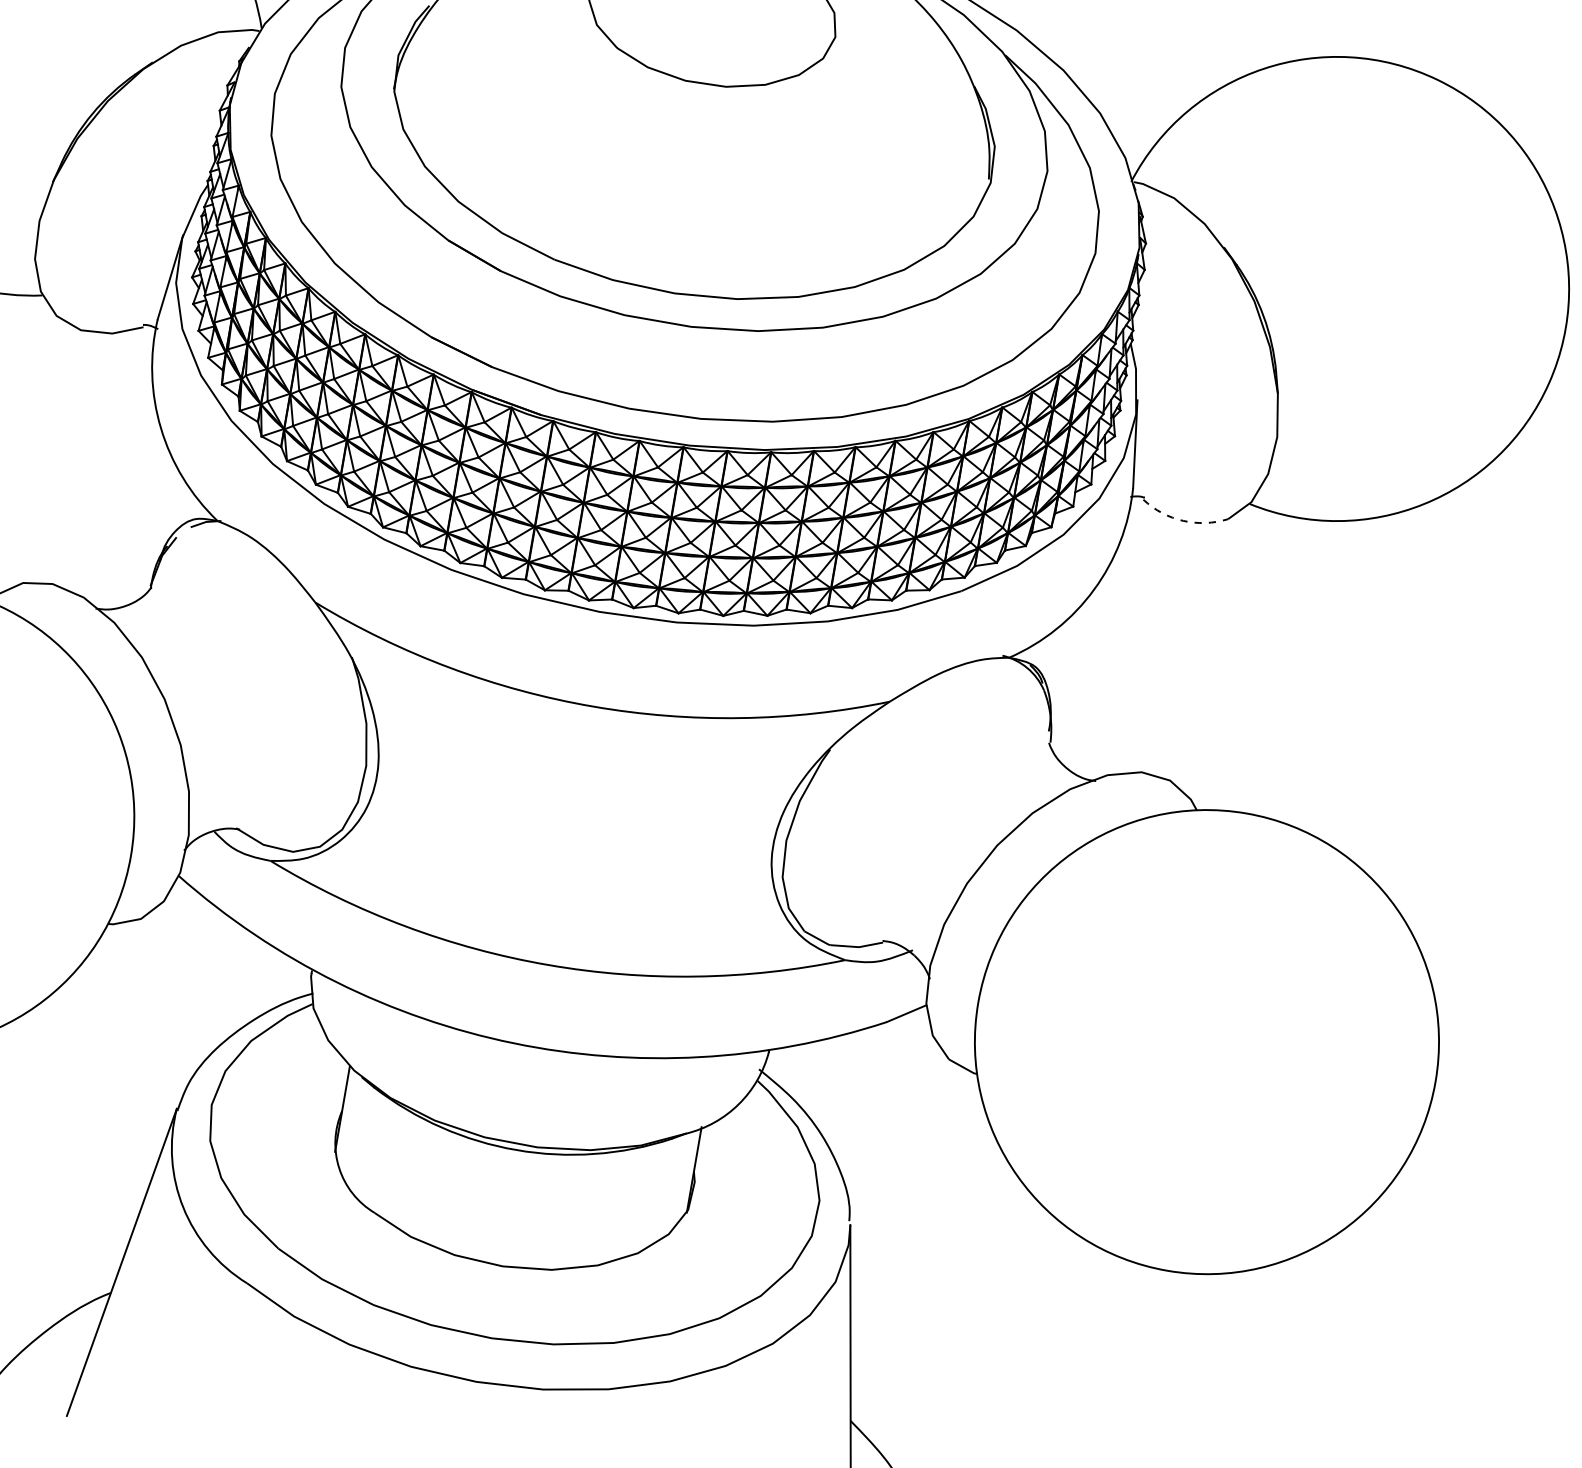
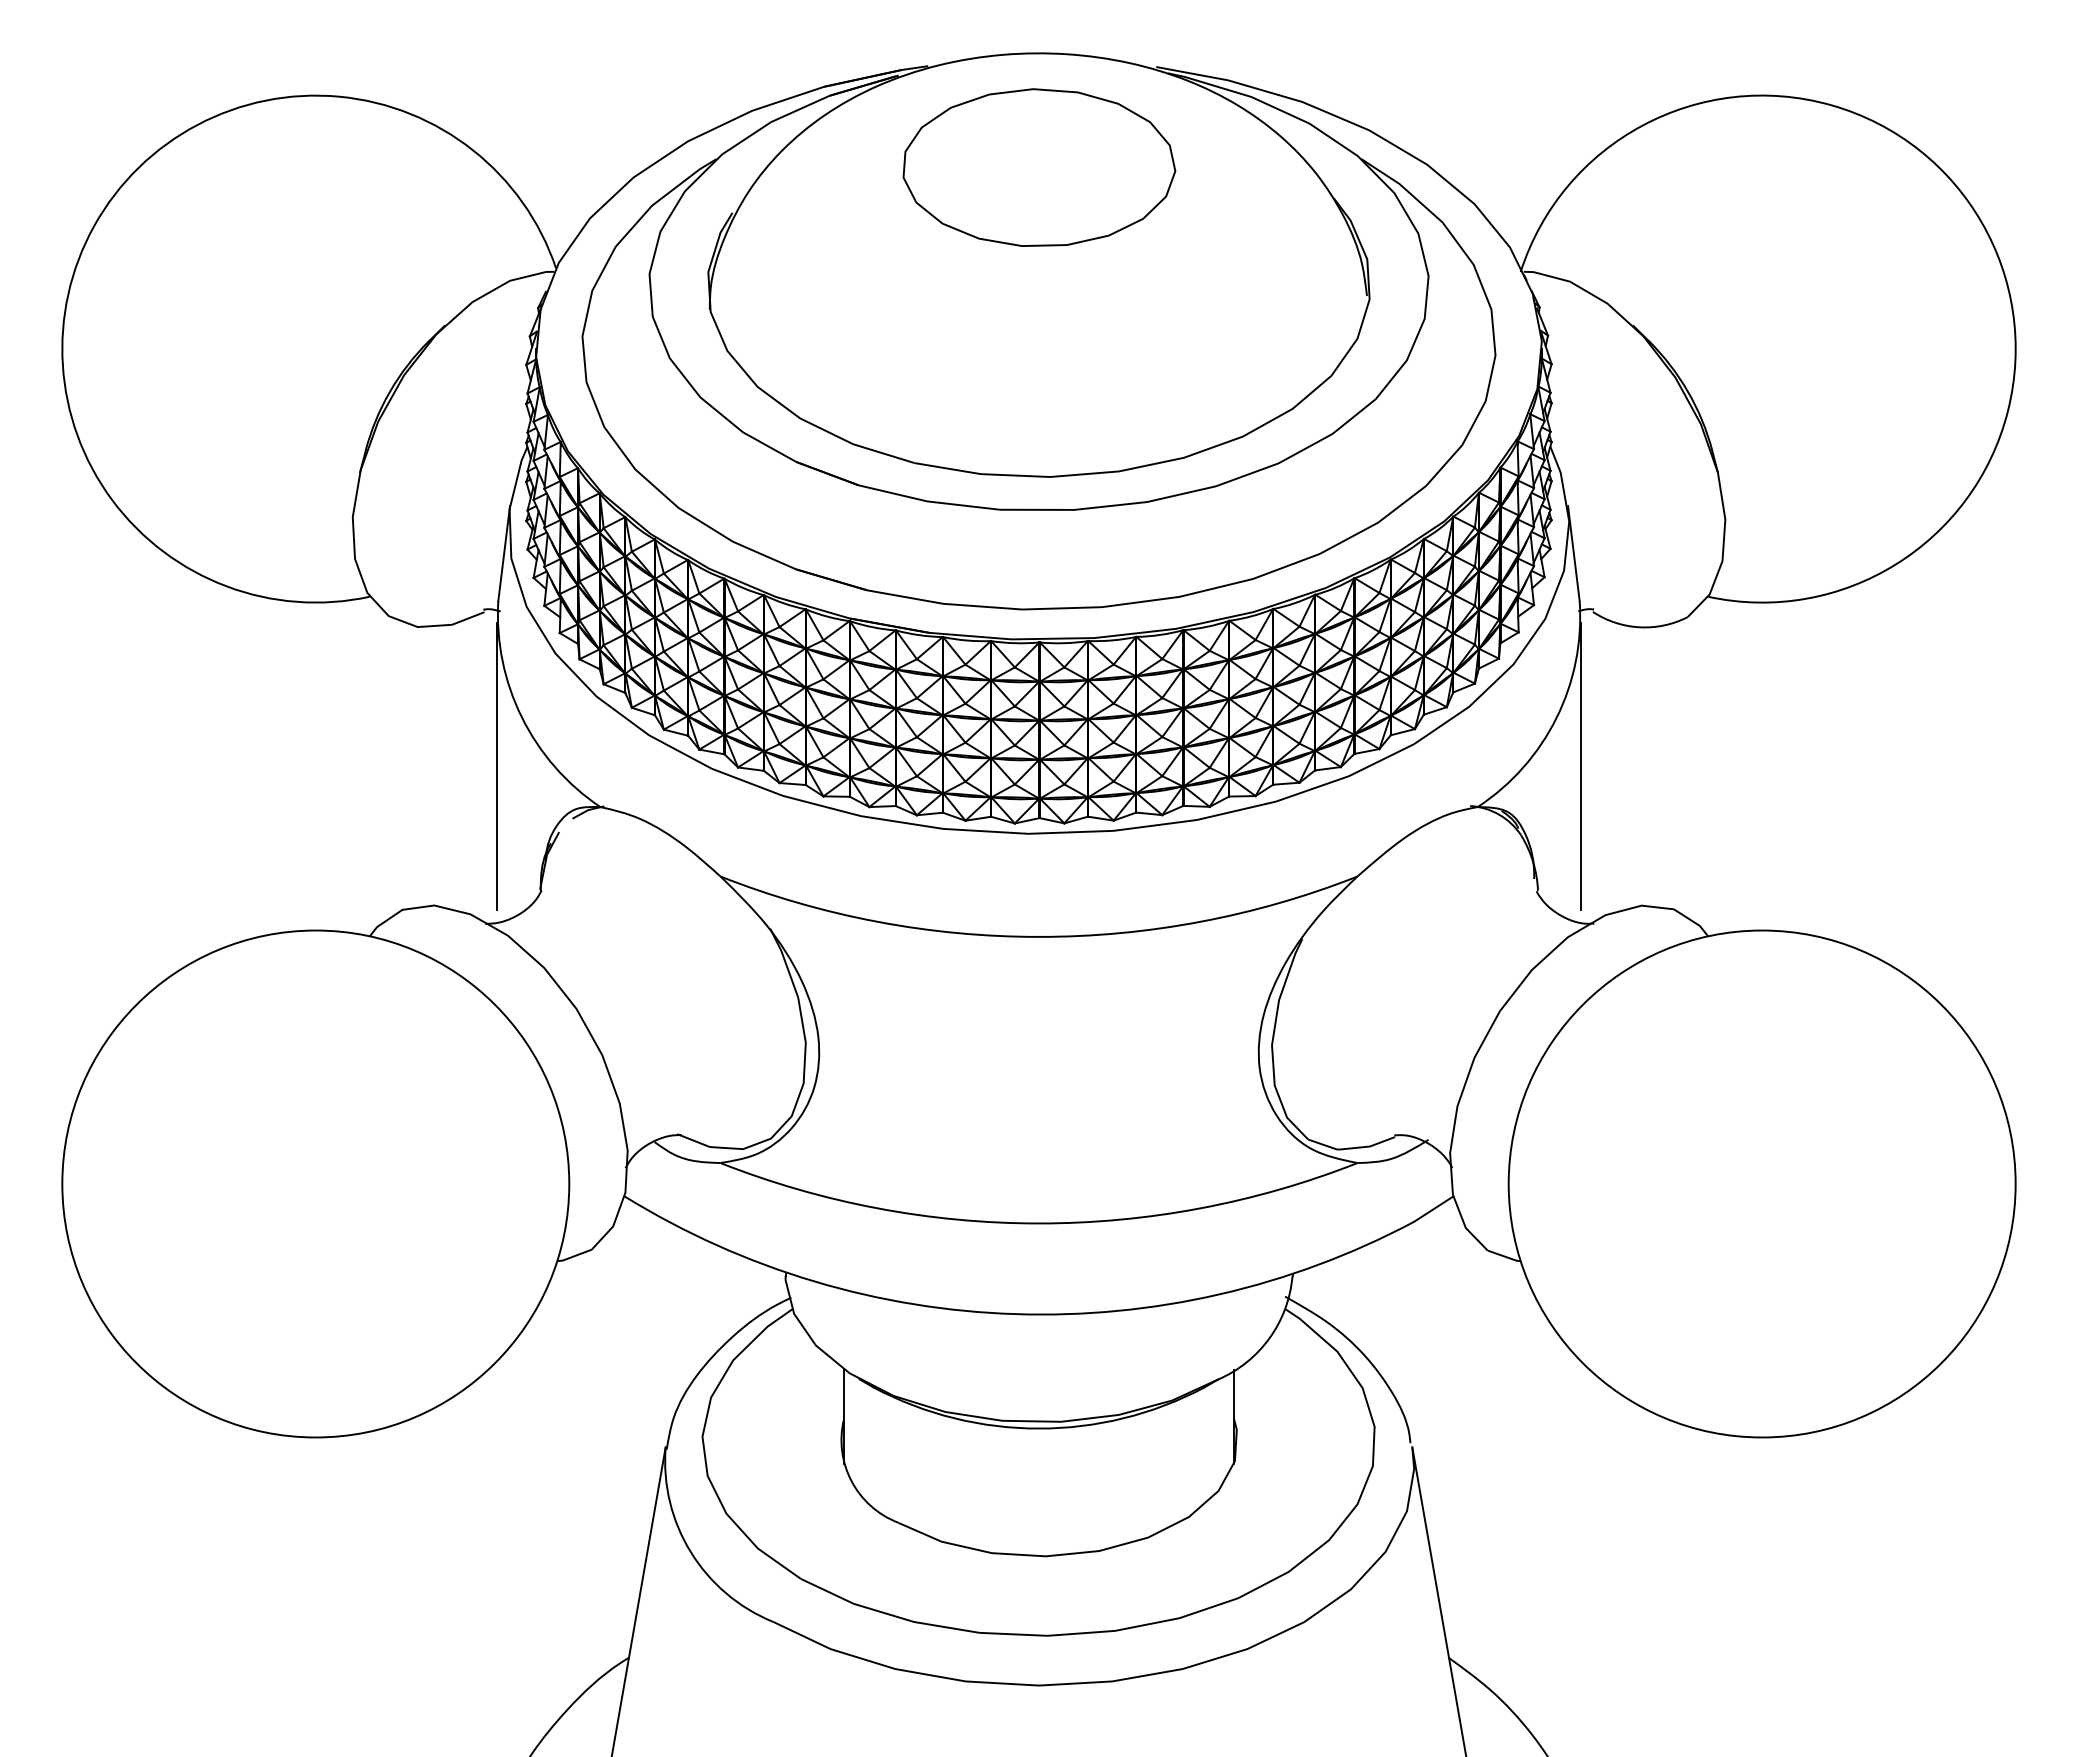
line: (130, 468) -> (496, 766), added
arc: (1183, 521) -> (1639, 627), dashed -> solid
line: (1109, 637) -> (1581, 766), added

